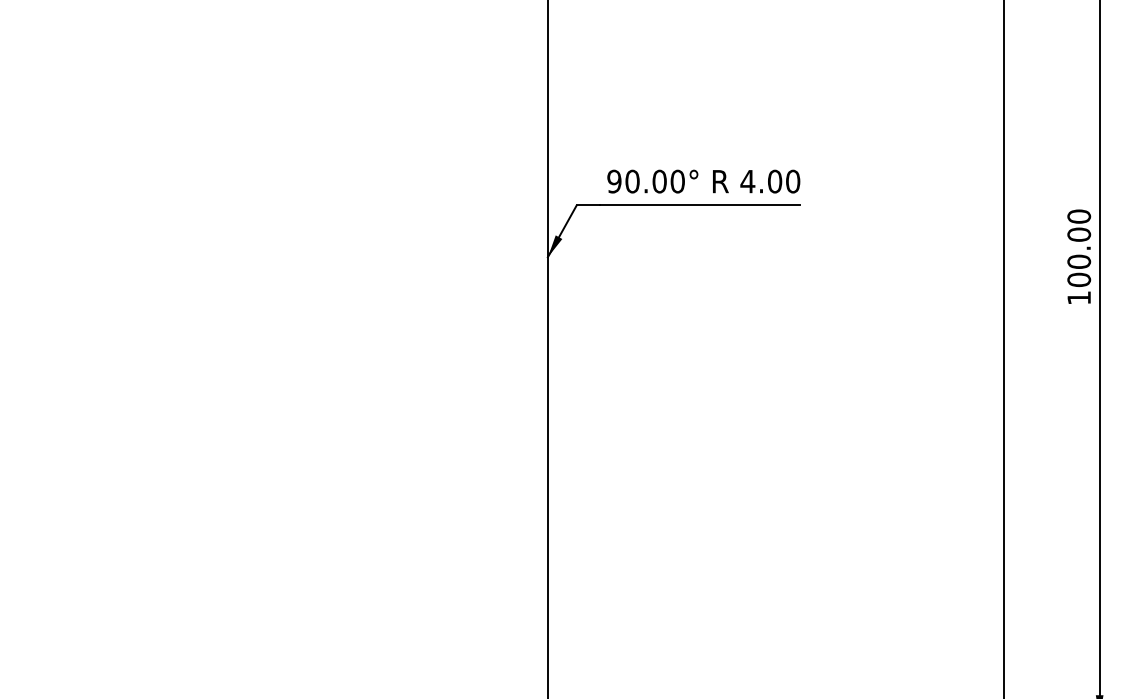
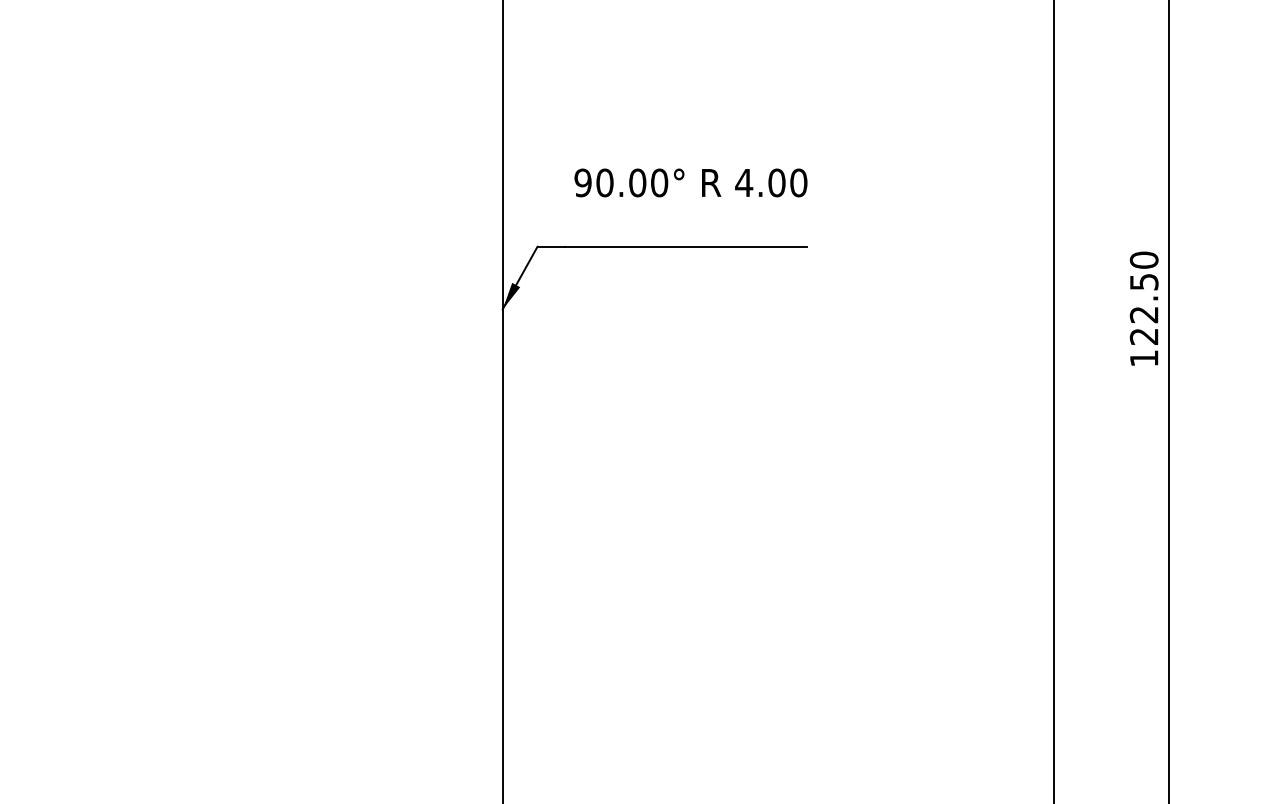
text: (703, 181) -> (690, 182), moved
text: (1079, 257) -> (1144, 309), 100.00 -> 122.50

